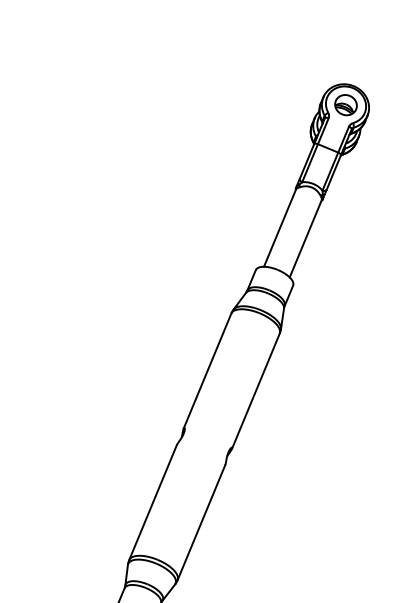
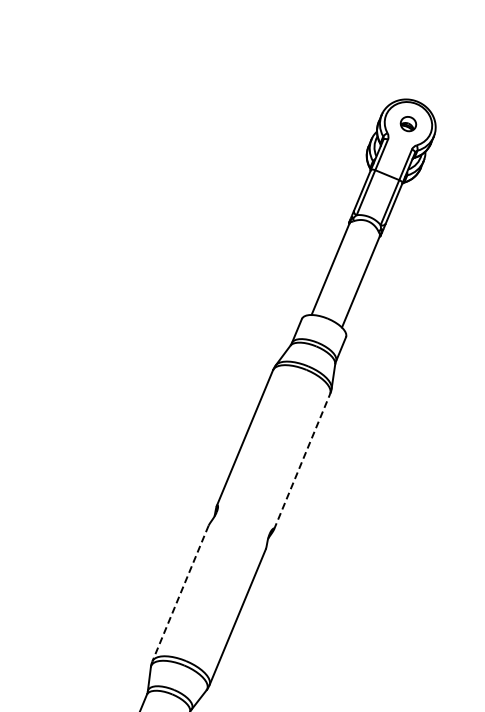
part: (346, 104) -> (408, 123), size x0.6
line: (256, 390) -> (302, 461), solid -> dashed
line: (152, 502) -> (180, 593), solid -> dashed

